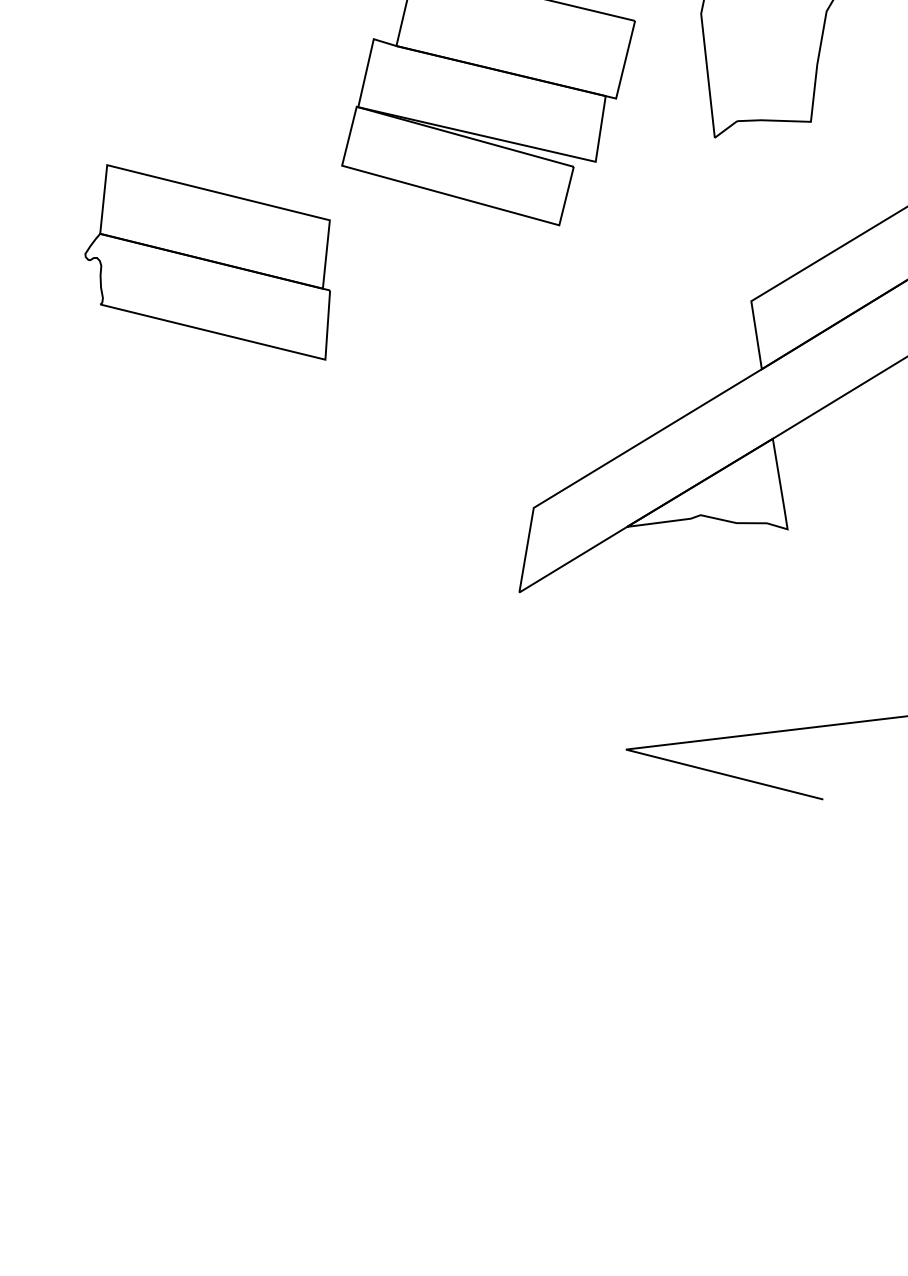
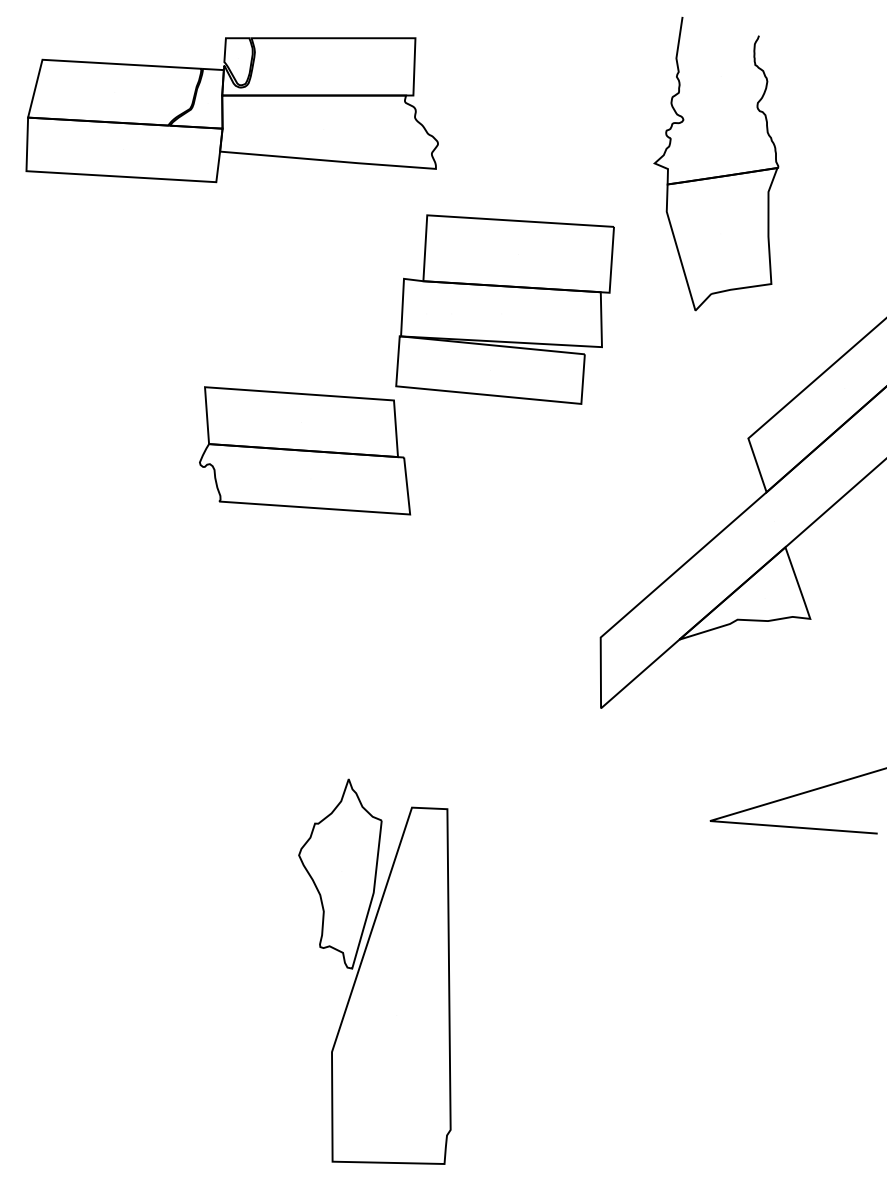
part: (213, 261) -> (305, 450), moved
part: (194, 859) -> (374, 971), added

